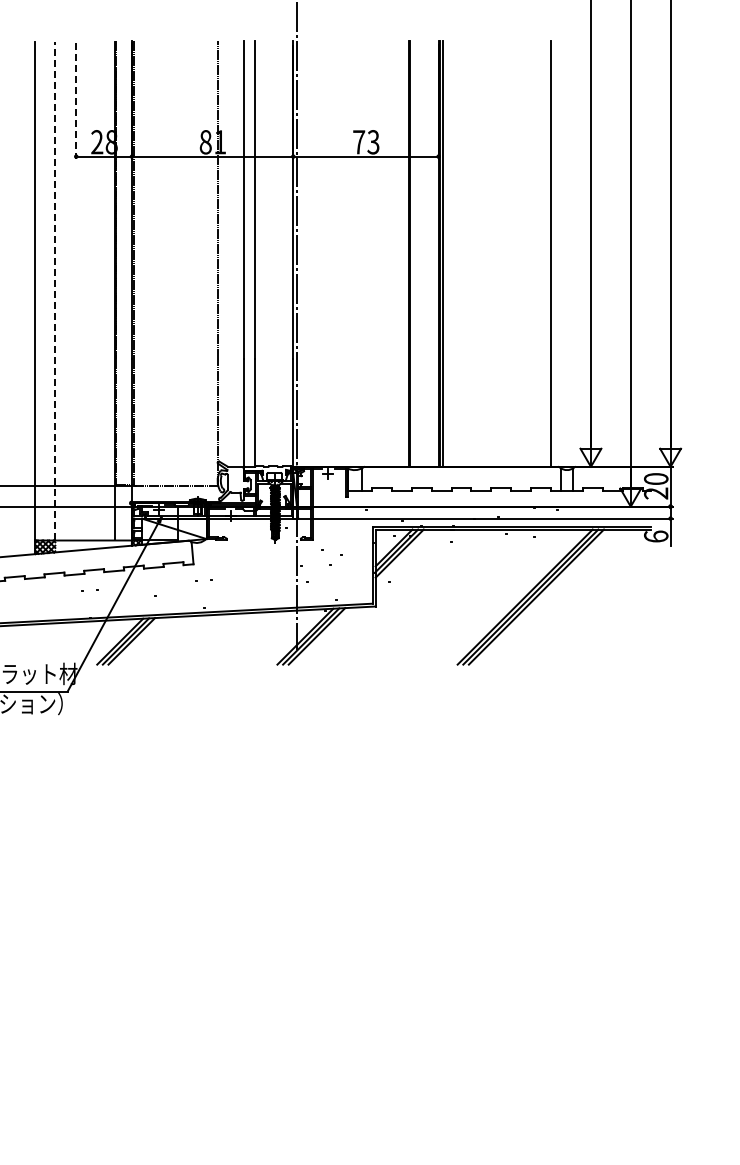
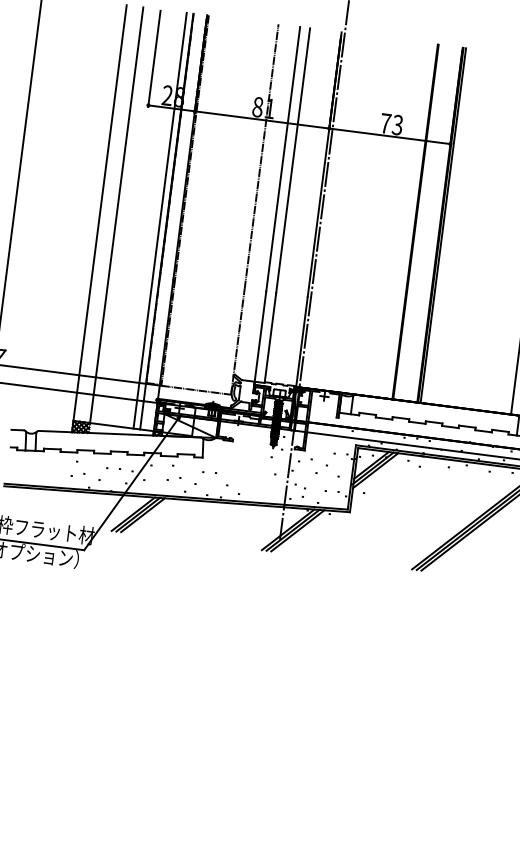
line: (76, 100) -> (154, 58), dashed -> solid
line: (55, 290) -> (116, 214), dashed -> solid
line: (107, 290) -> (160, 220), added

